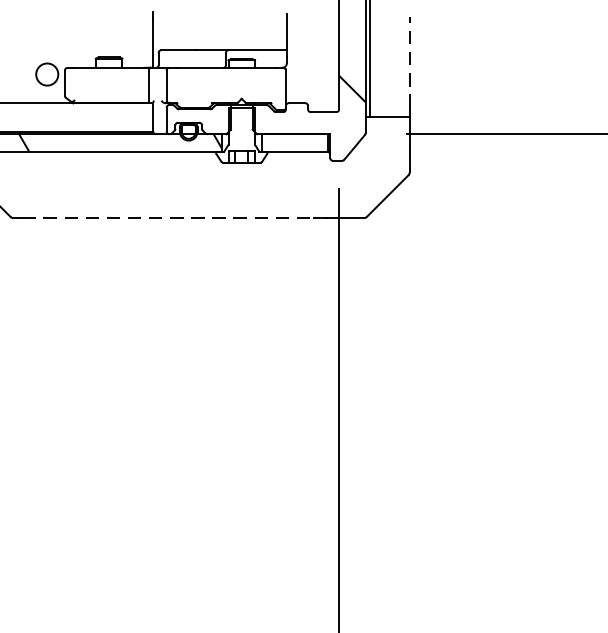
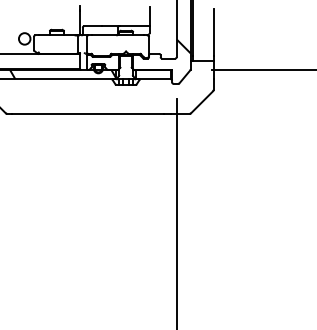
line: (409, 62) -> (213, 32), dashed -> solid
line: (169, 217) -> (88, 113), dashed -> solid

